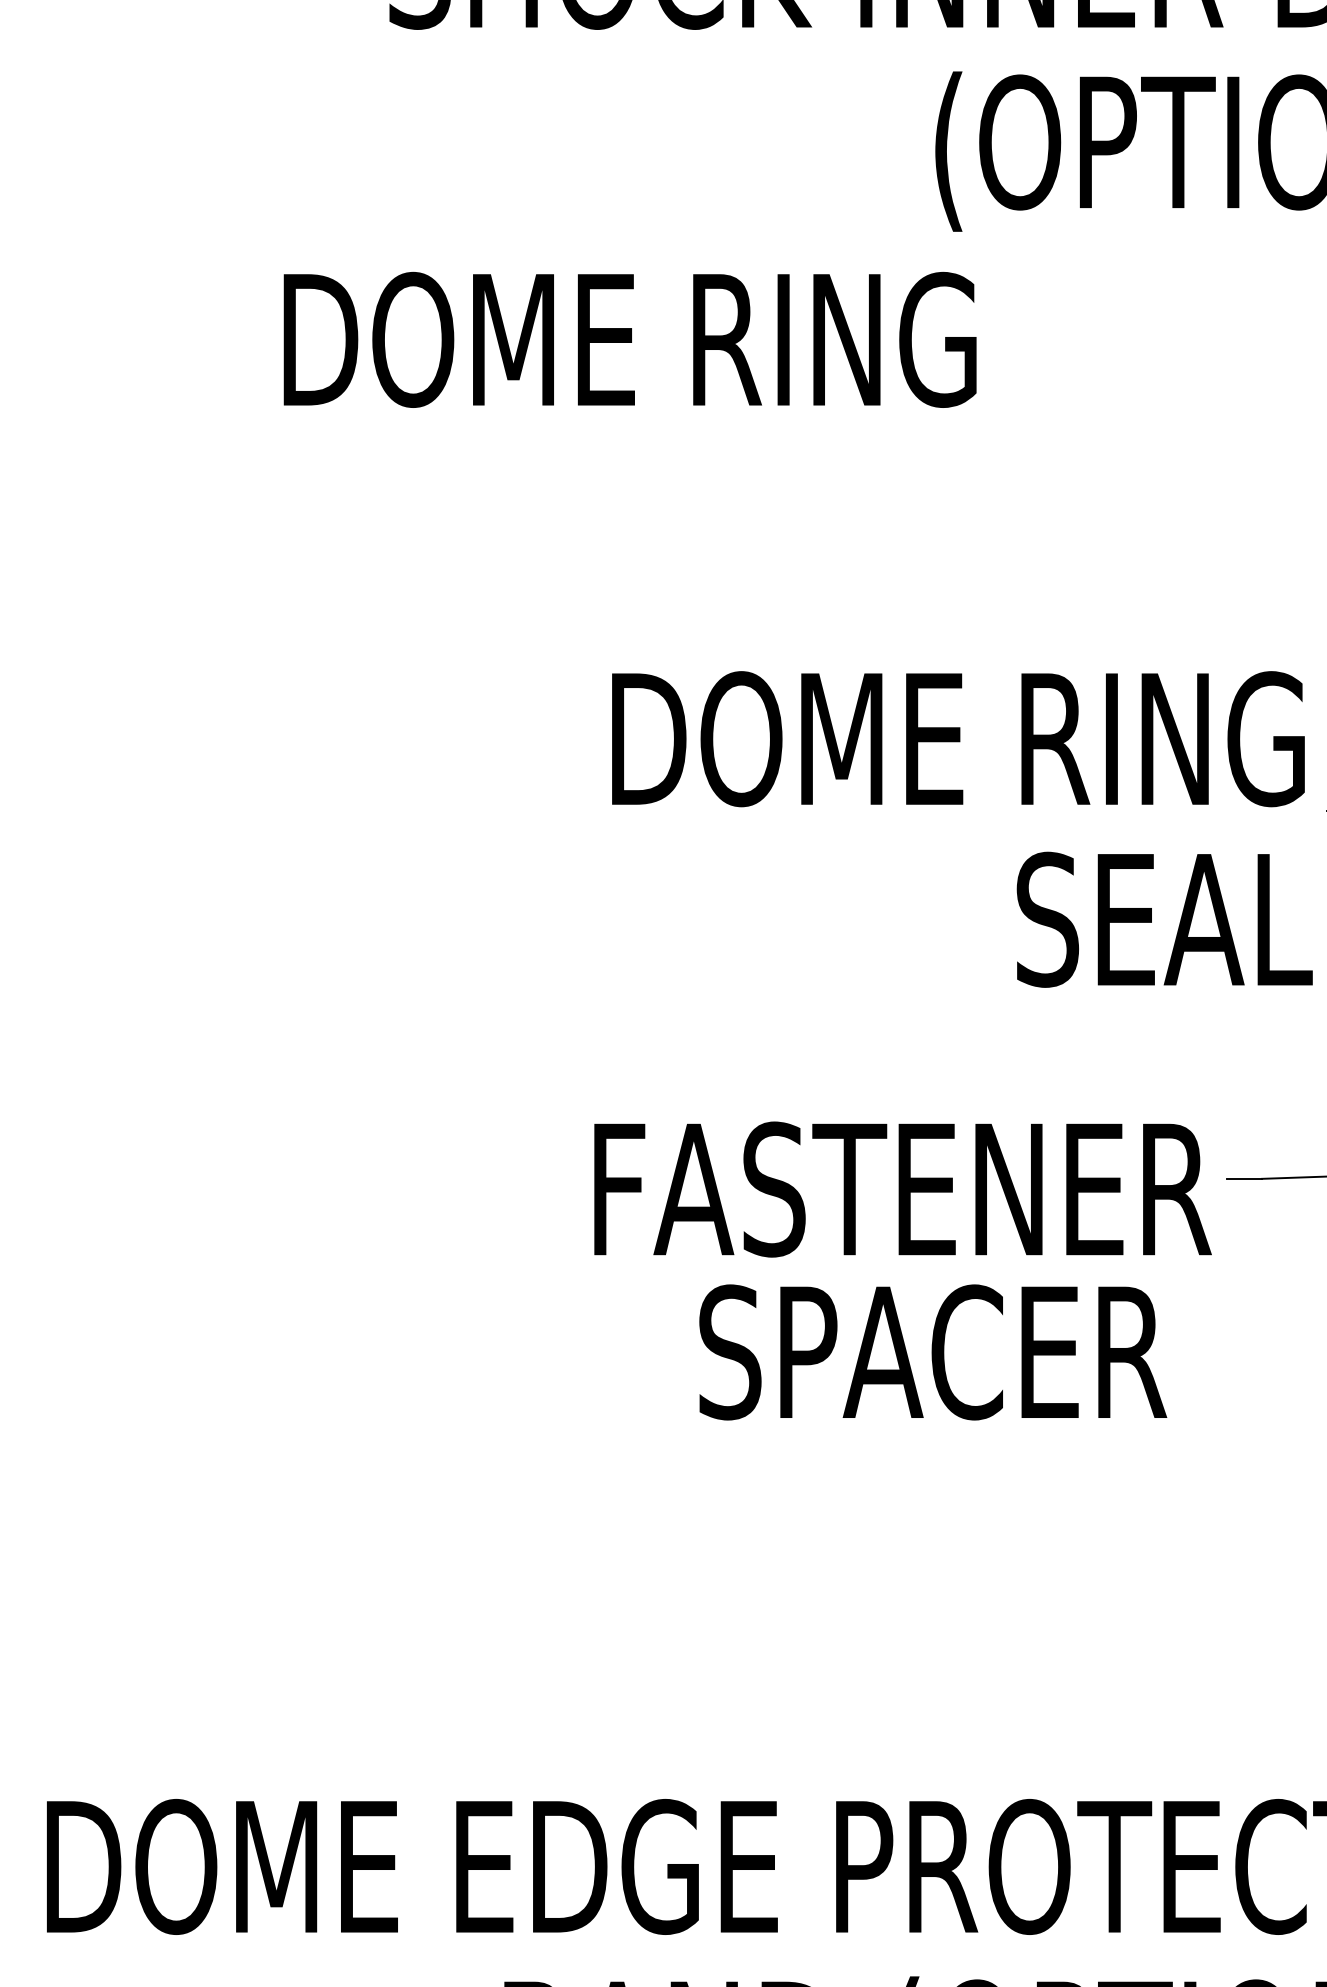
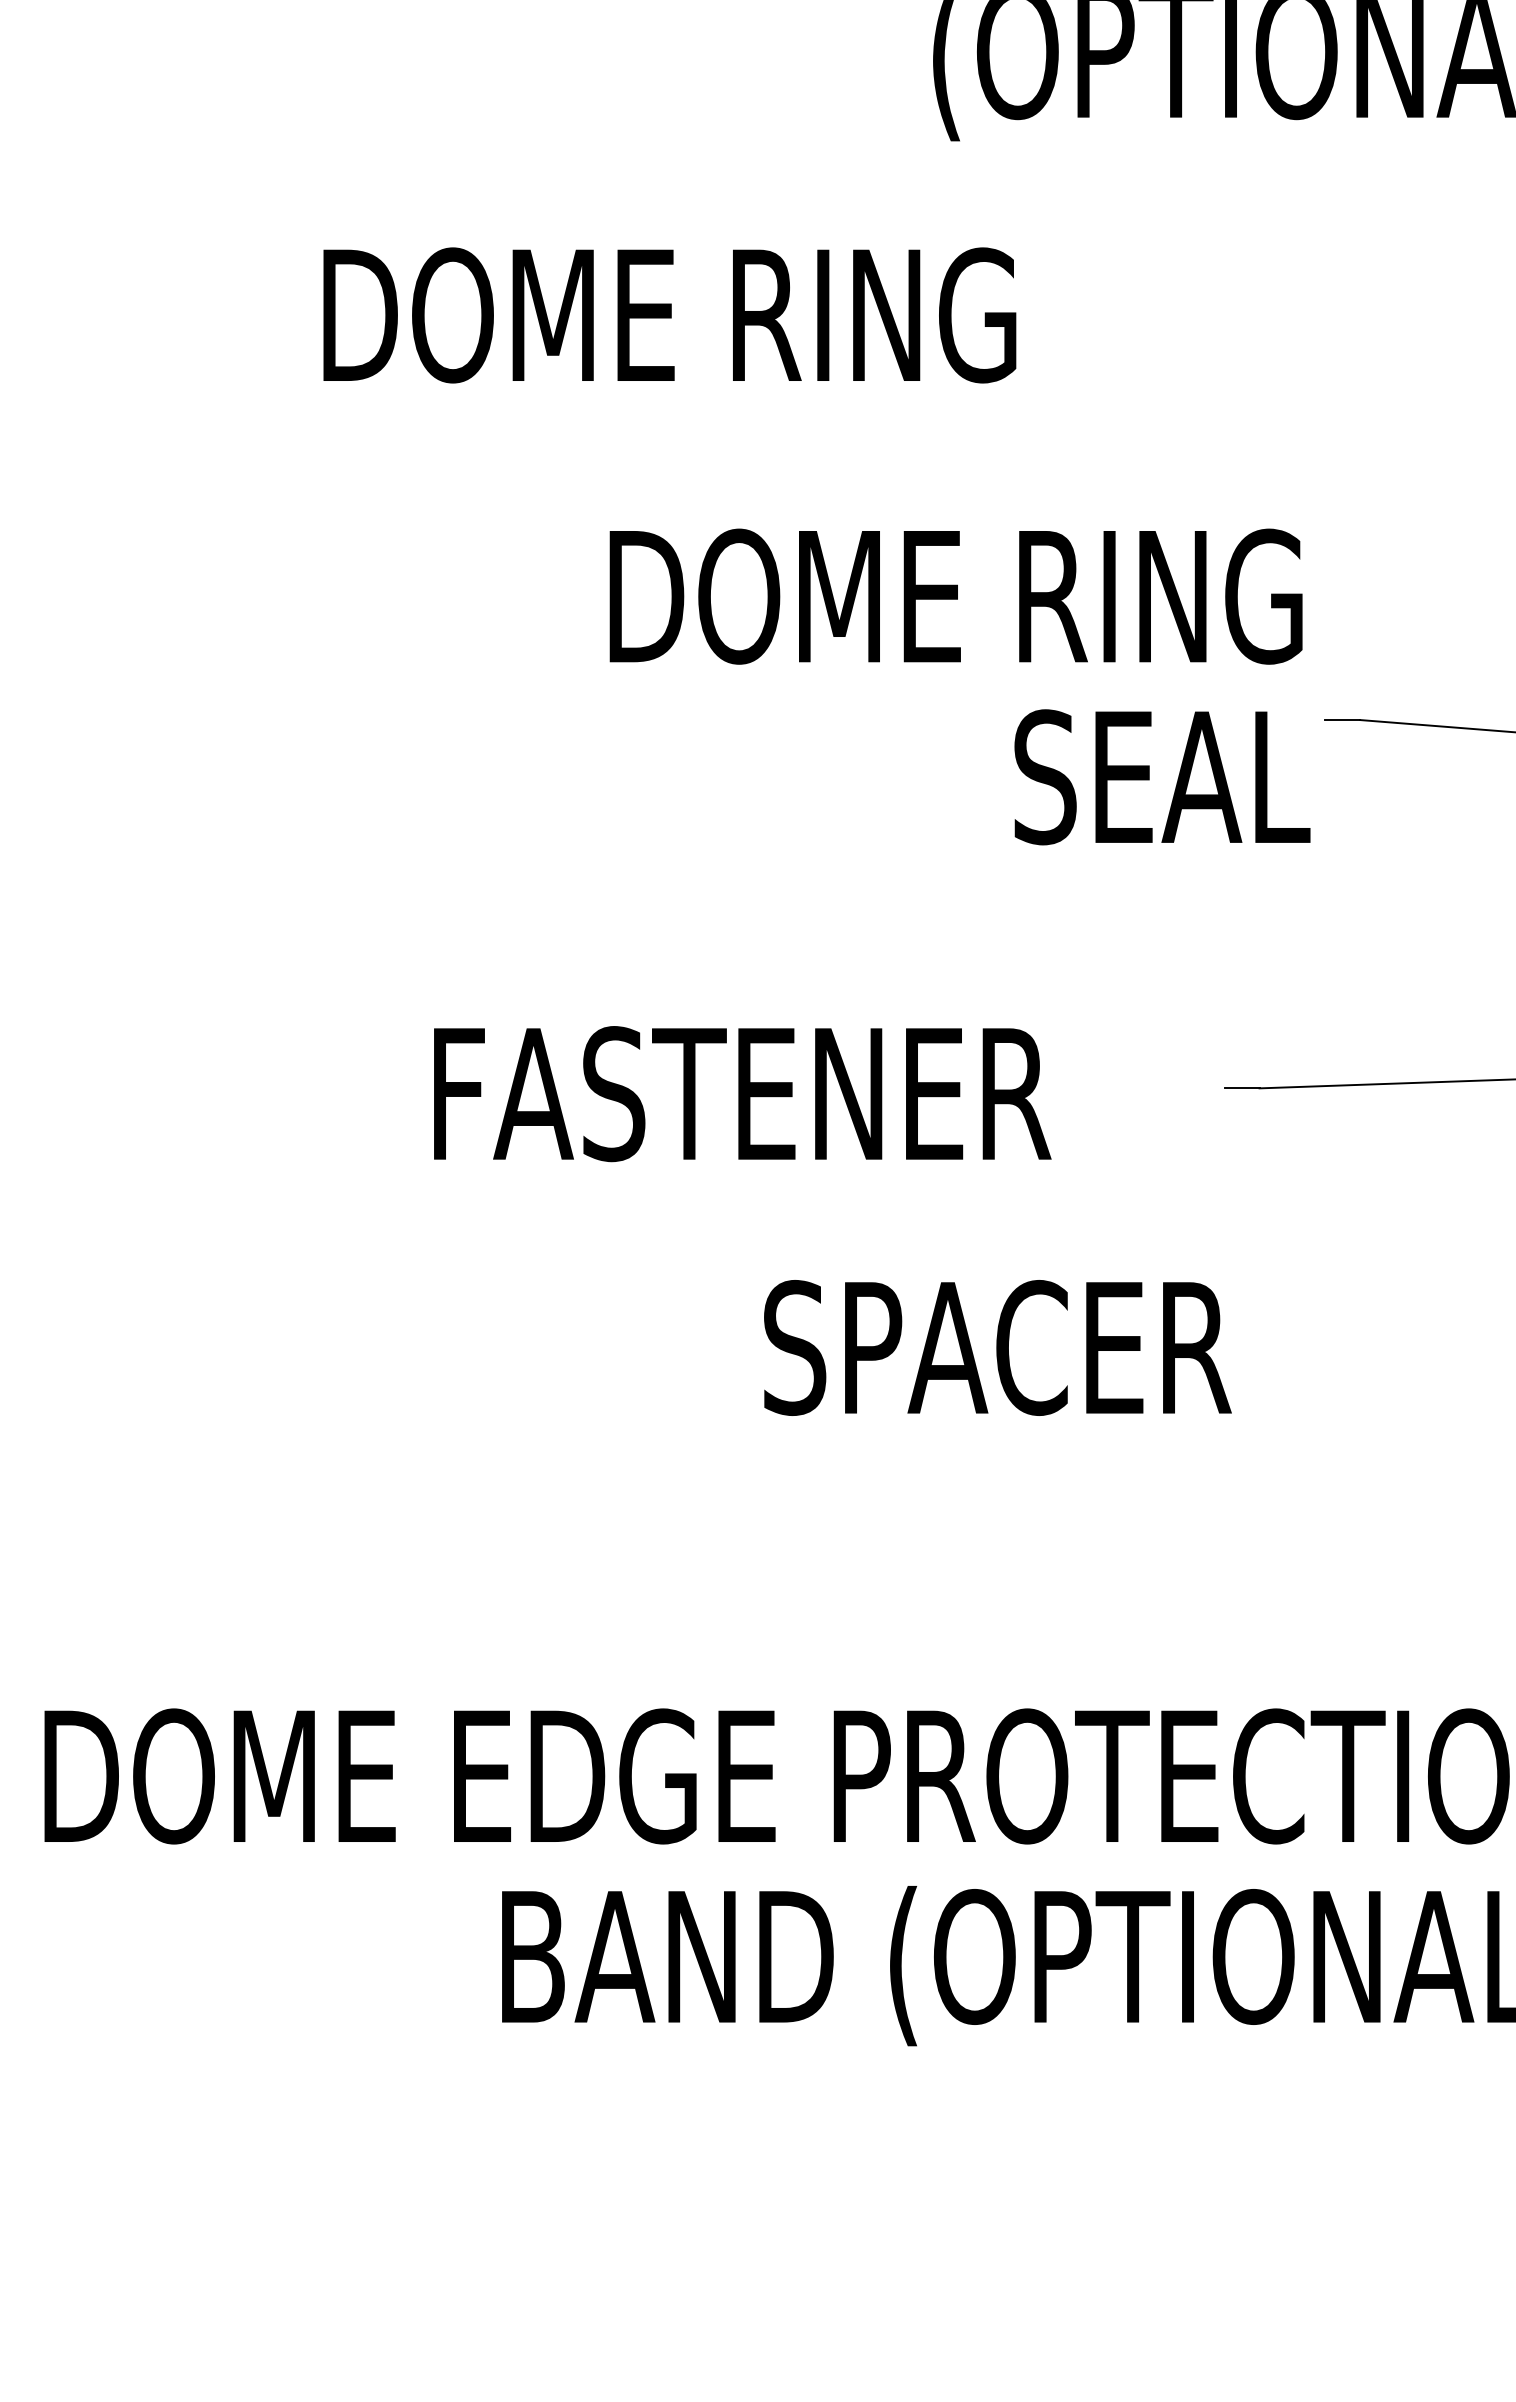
text: (629, 339) -> (669, 315), moved
text: (961, 828) -> (959, 686), moved
text: (902, 1189) -> (742, 1094), moved
text: (932, 1351) -> (997, 1347), moved

